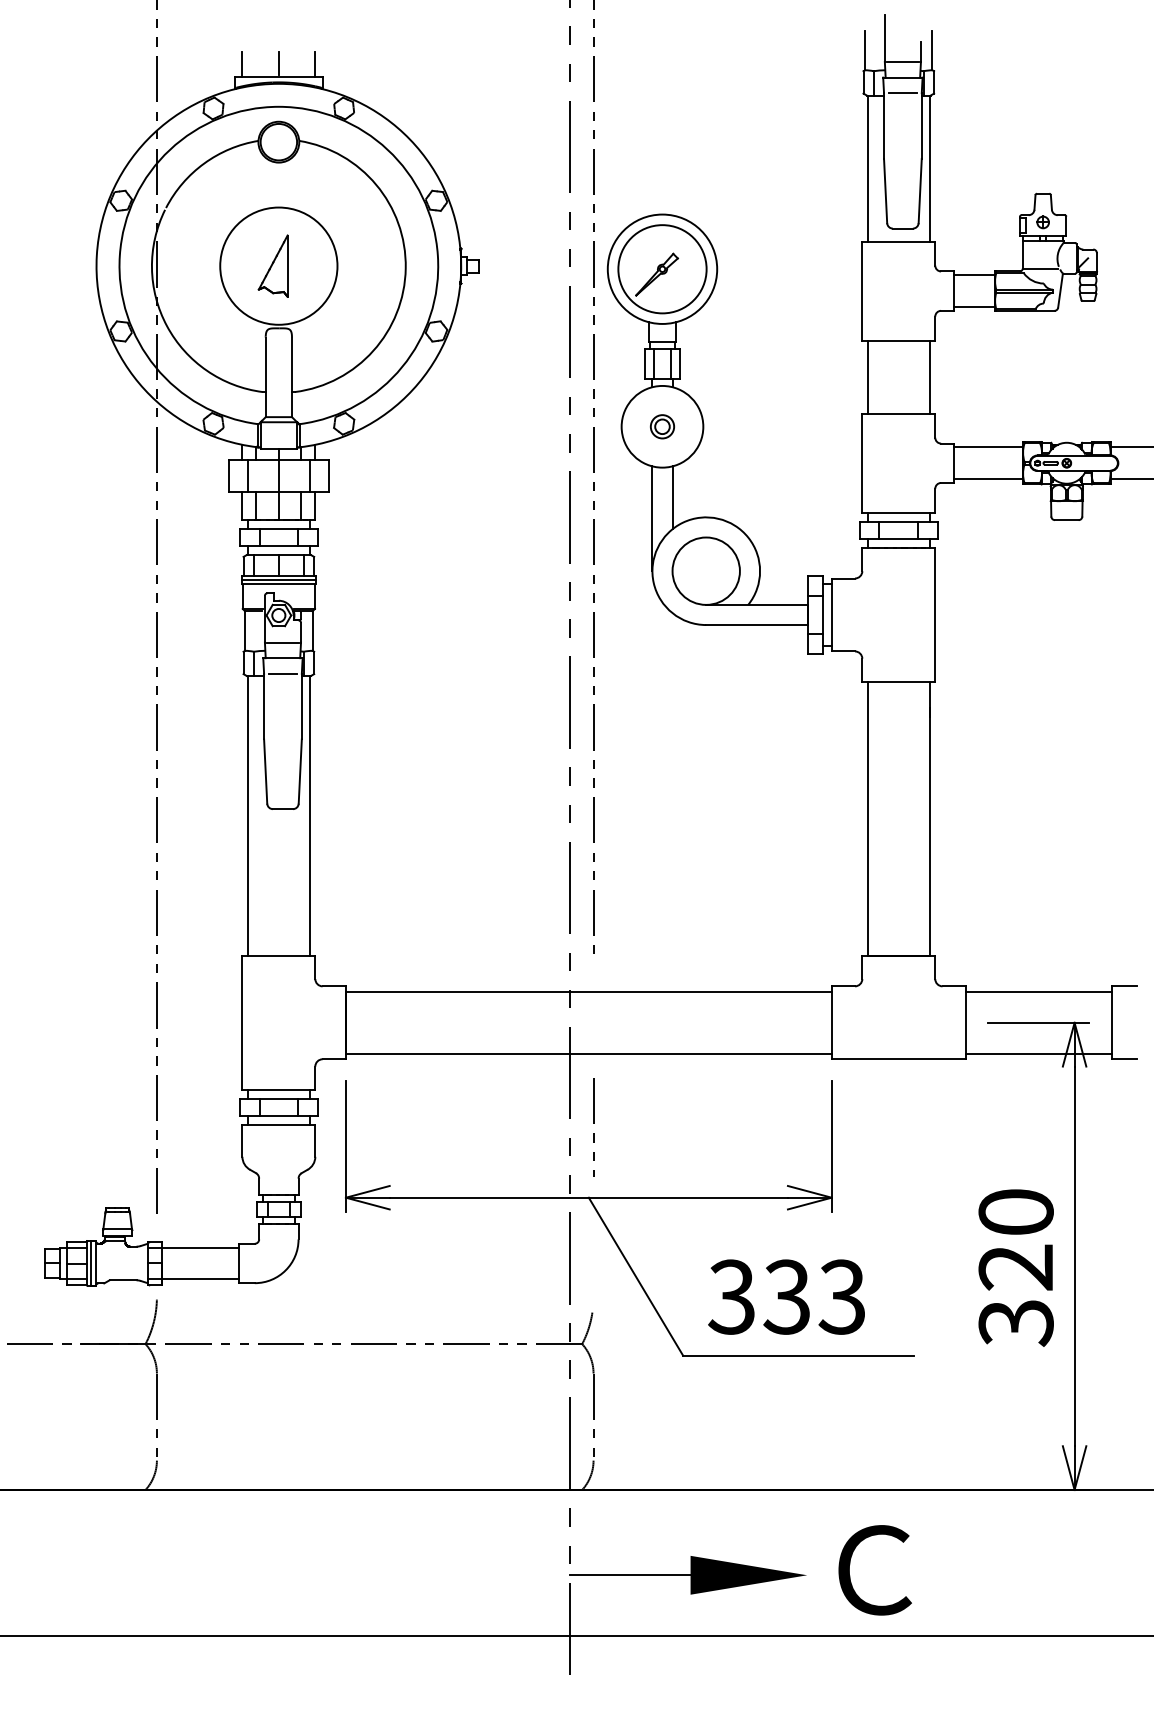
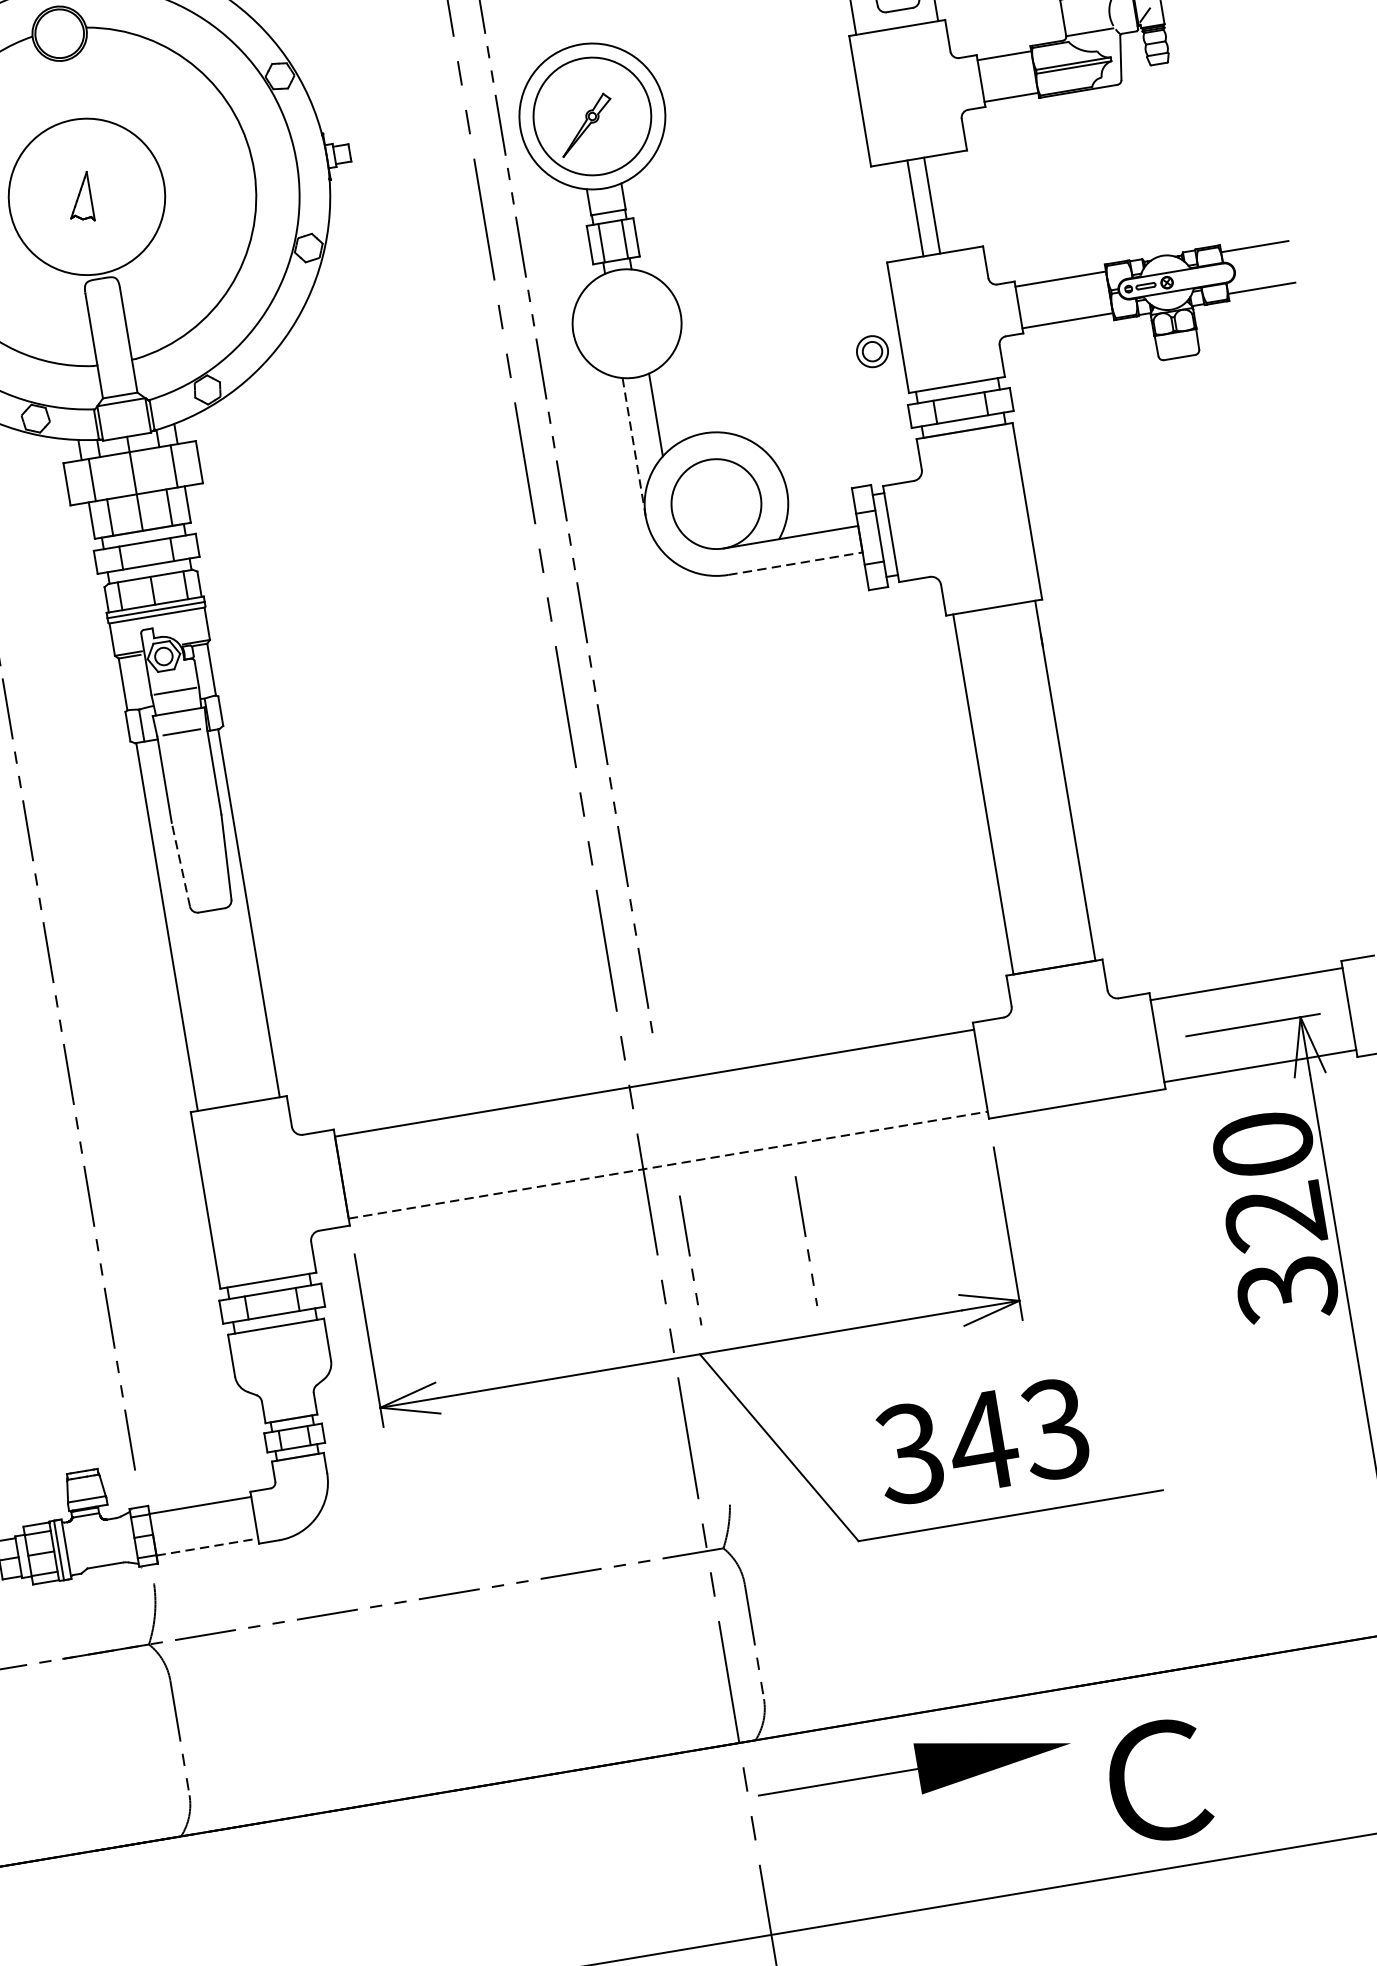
part: (272, 265) -> (78, 197), size x0.6
line: (867, 376) -> (931, 204), moved
line: (929, 376) -> (914, 207), moved
part: (662, 426) -> (872, 351), moved
line: (652, 519) -> (634, 447), solid -> dashed
line: (757, 625) -> (795, 564), solid -> dashed
line: (265, 771) -> (180, 864), solid -> dashed
line: (588, 1053) -> (667, 1164), solid -> dashed
line: (681, 1123) -> (805, 1236), added
text: (1015, 1267) -> (1274, 1217), moved
line: (200, 1279) -> (206, 1547), solid -> dashed
text: (787, 1296) -> (983, 1440), 333 -> 343
part: (687, 1575) -> (913, 1769), moved

